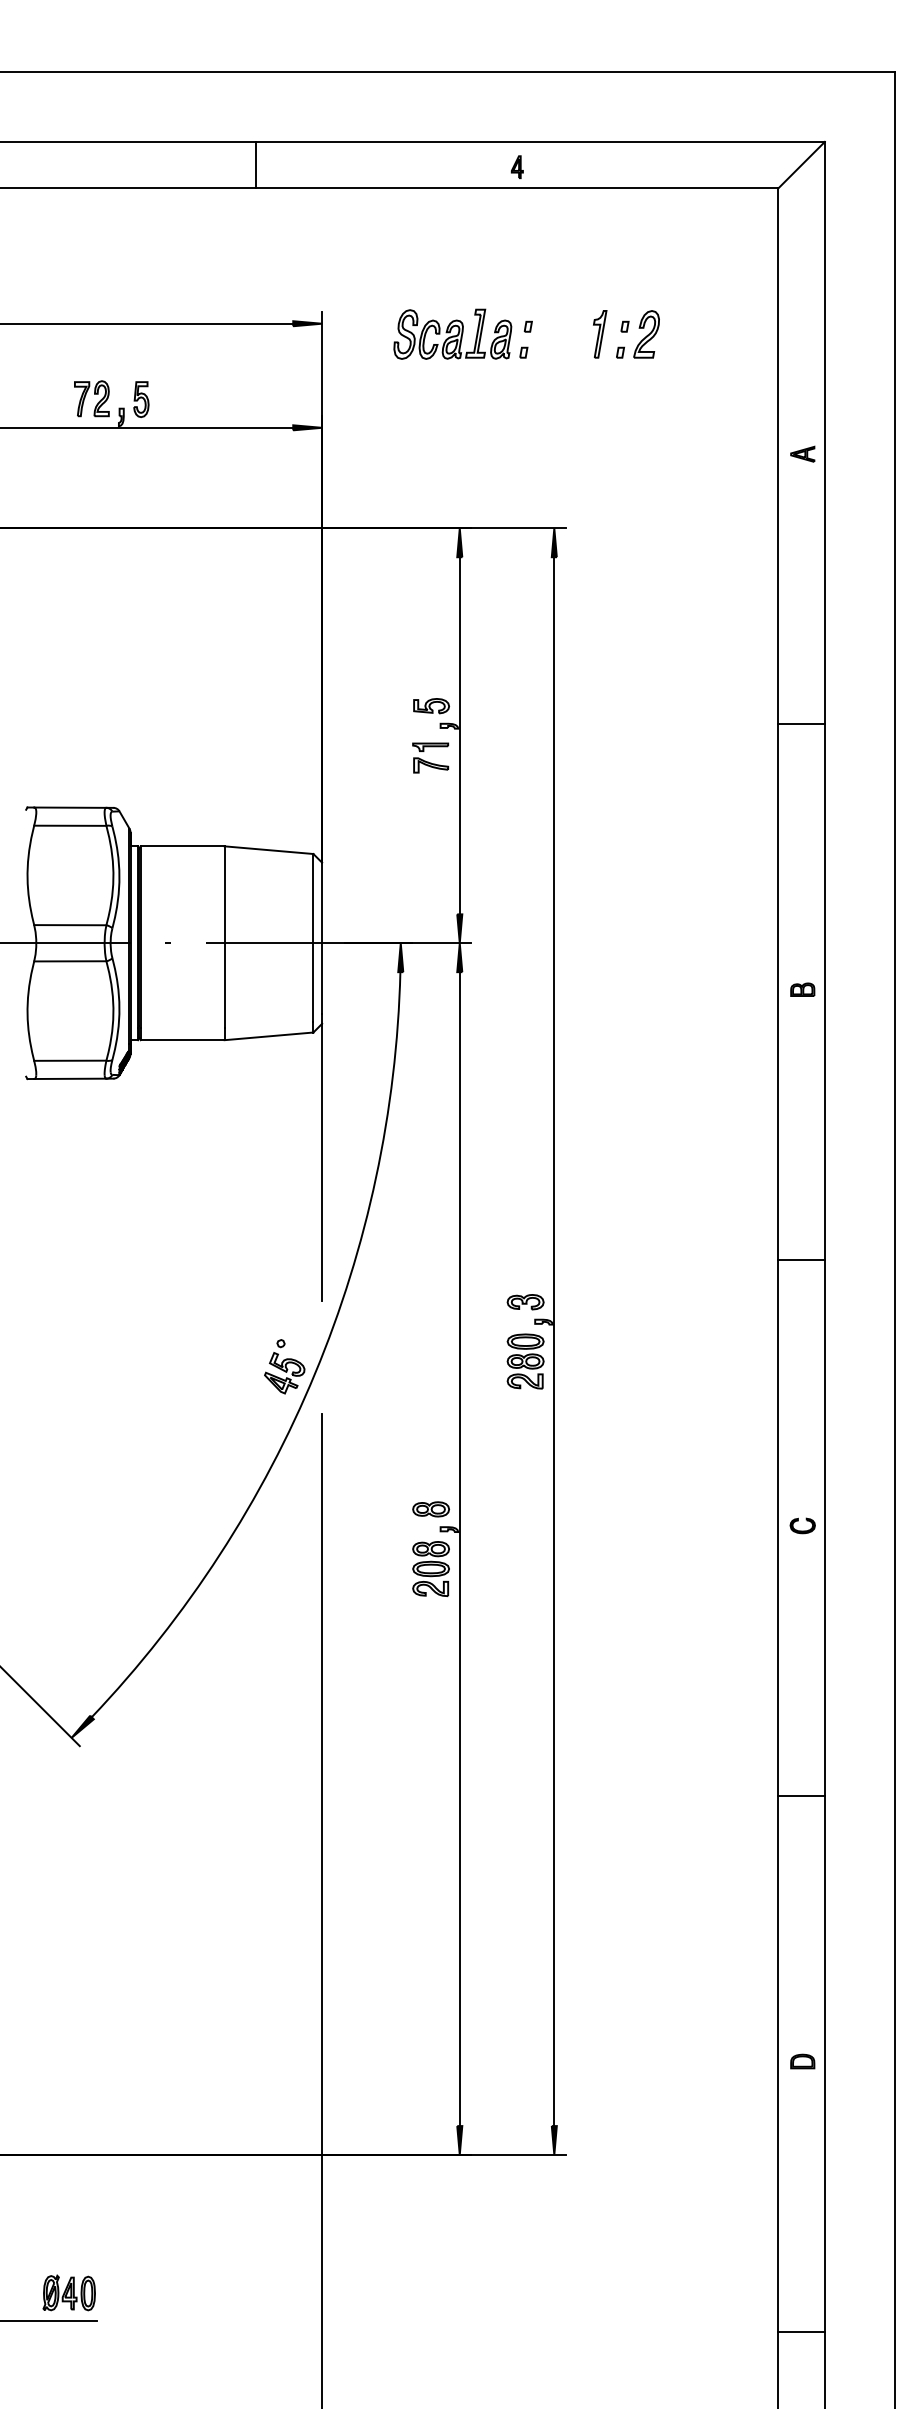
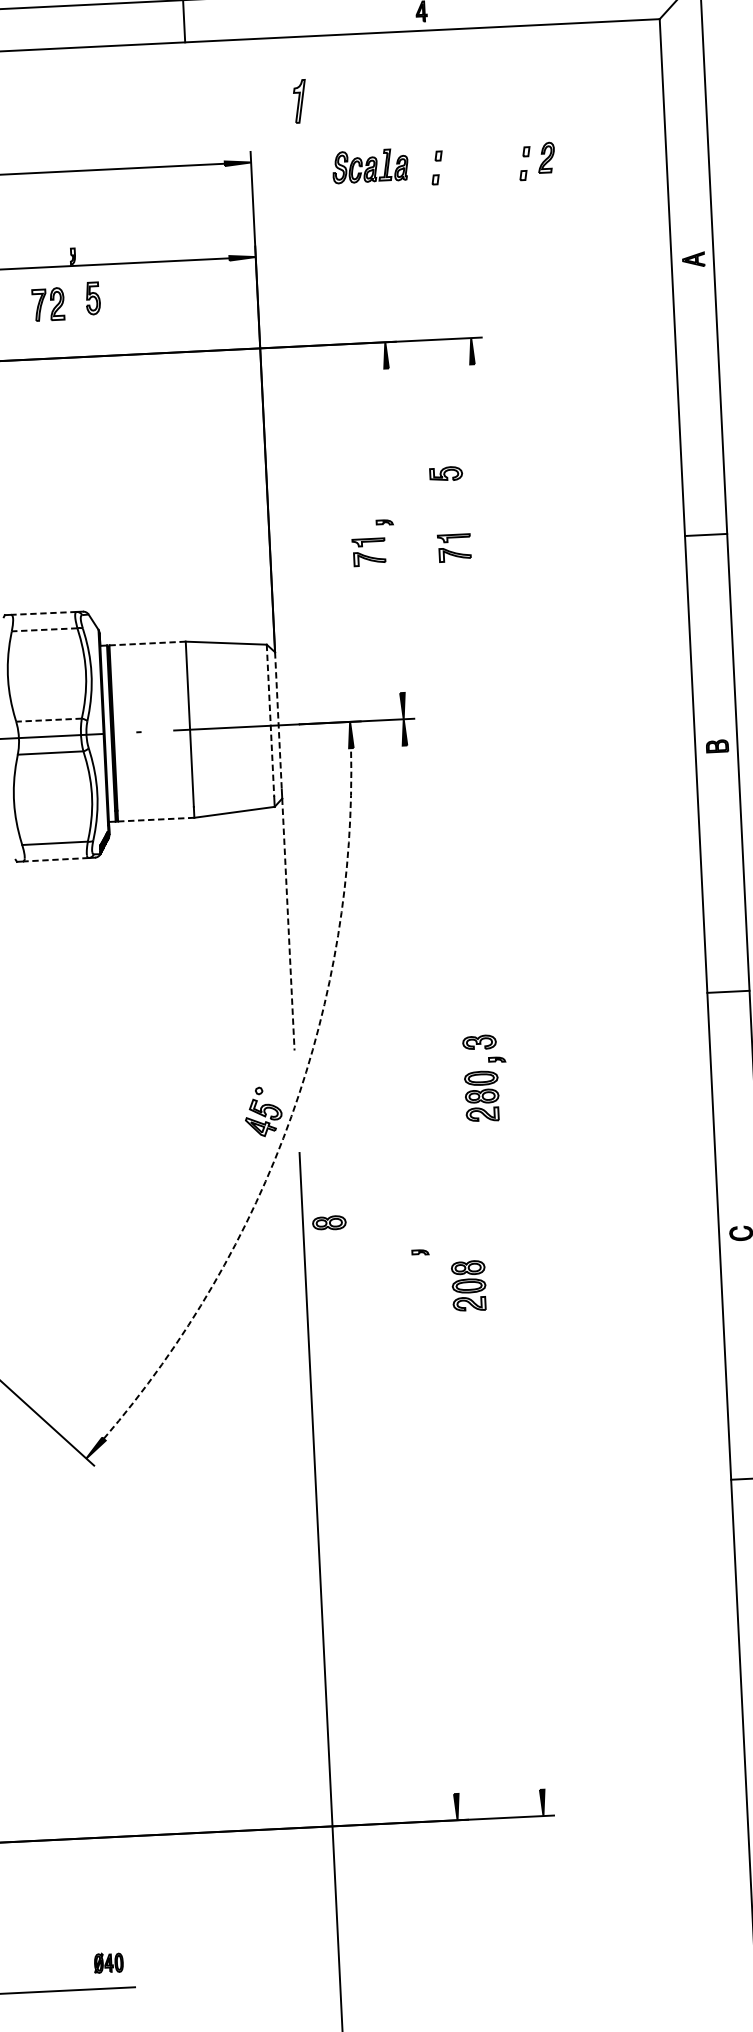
part: (452, 333) -> (370, 165), size x0.7
part: (600, 334) -> (300, 101), moved
part: (646, 334) -> (546, 157), size x0.7
part: (91, 398) -> (47, 304), moved
part: (141, 399) -> (93, 298), moved
part: (431, 706) -> (446, 474), moved
line: (801, 724) -> (705, 535), moved
line: (459, 735) -> (394, 530), removed
part: (524, 757) -> (454, 547), added
line: (69, 807) -> (43, 613), solid -> dashed
line: (69, 825) -> (43, 629), solid -> dashed
line: (182, 846) -> (147, 643), solid -> dashed
line: (69, 925) -> (48, 720), solid -> dashed
line: (313, 937) -> (270, 720), solid -> dashed
line: (322, 938) -> (278, 721), solid -> dashed
line: (182, 1040) -> (156, 819), solid -> dashed
line: (69, 1078) -> (55, 859), solid -> dashed
line: (322, 1162) -> (288, 924), solid -> dashed
line: (554, 1341) -> (507, 1076), removed
arc: (315, 1373) -> (291, 1116), solid -> dashed
part: (430, 1509) -> (328, 1223), moved
line: (459, 1549) -> (430, 1270), removed
part: (430, 1568) -> (468, 1285), moved
part: (68, 2292) -> (108, 1962), size x0.6

